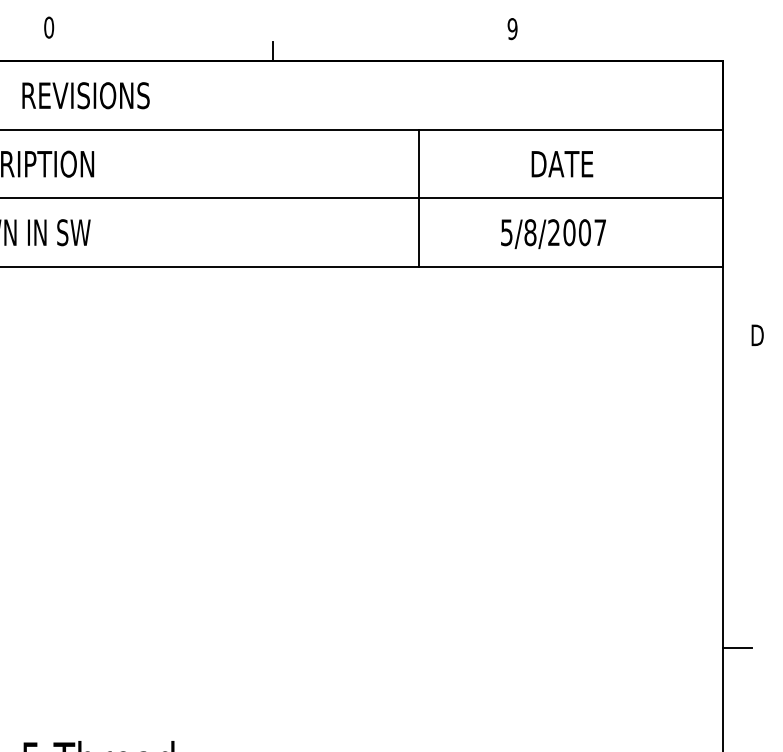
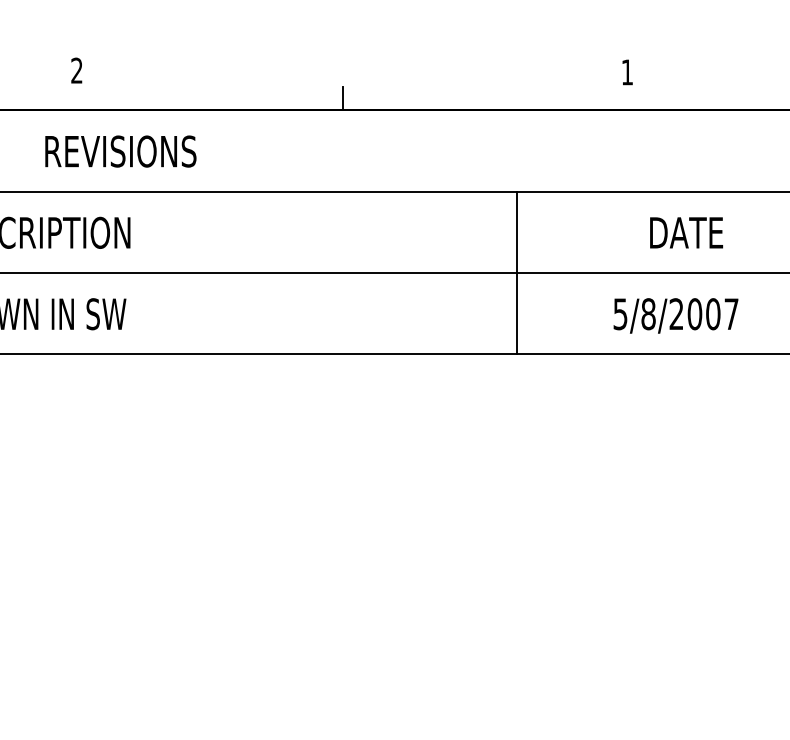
text: (49, 27) -> (77, 70), 0 -> 2
text: (512, 29) -> (627, 72), 9 -> 1

